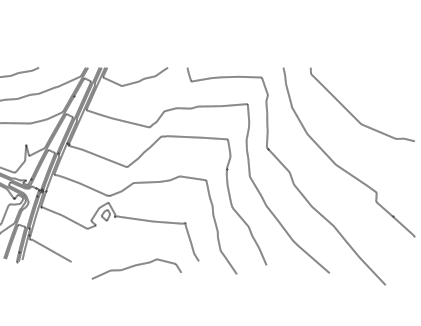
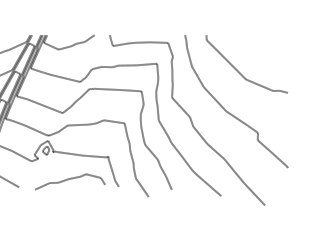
curve: (135, 266) -> (69, 179), moved

